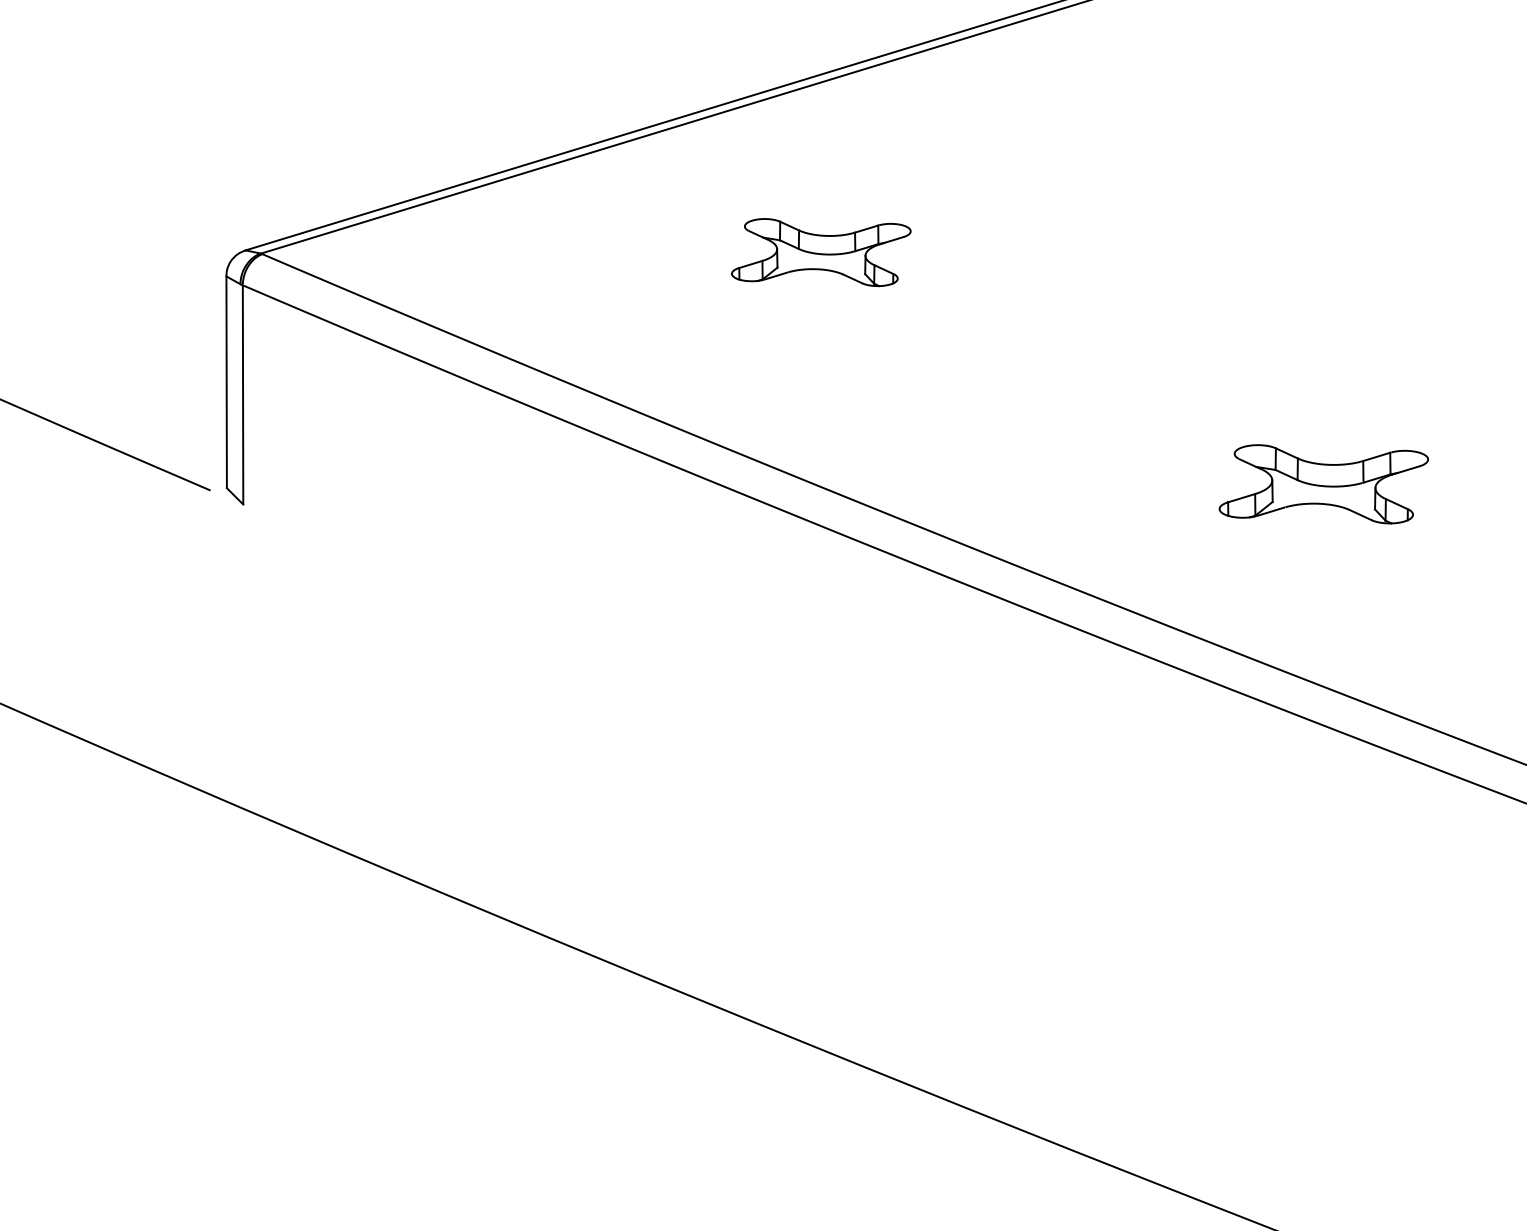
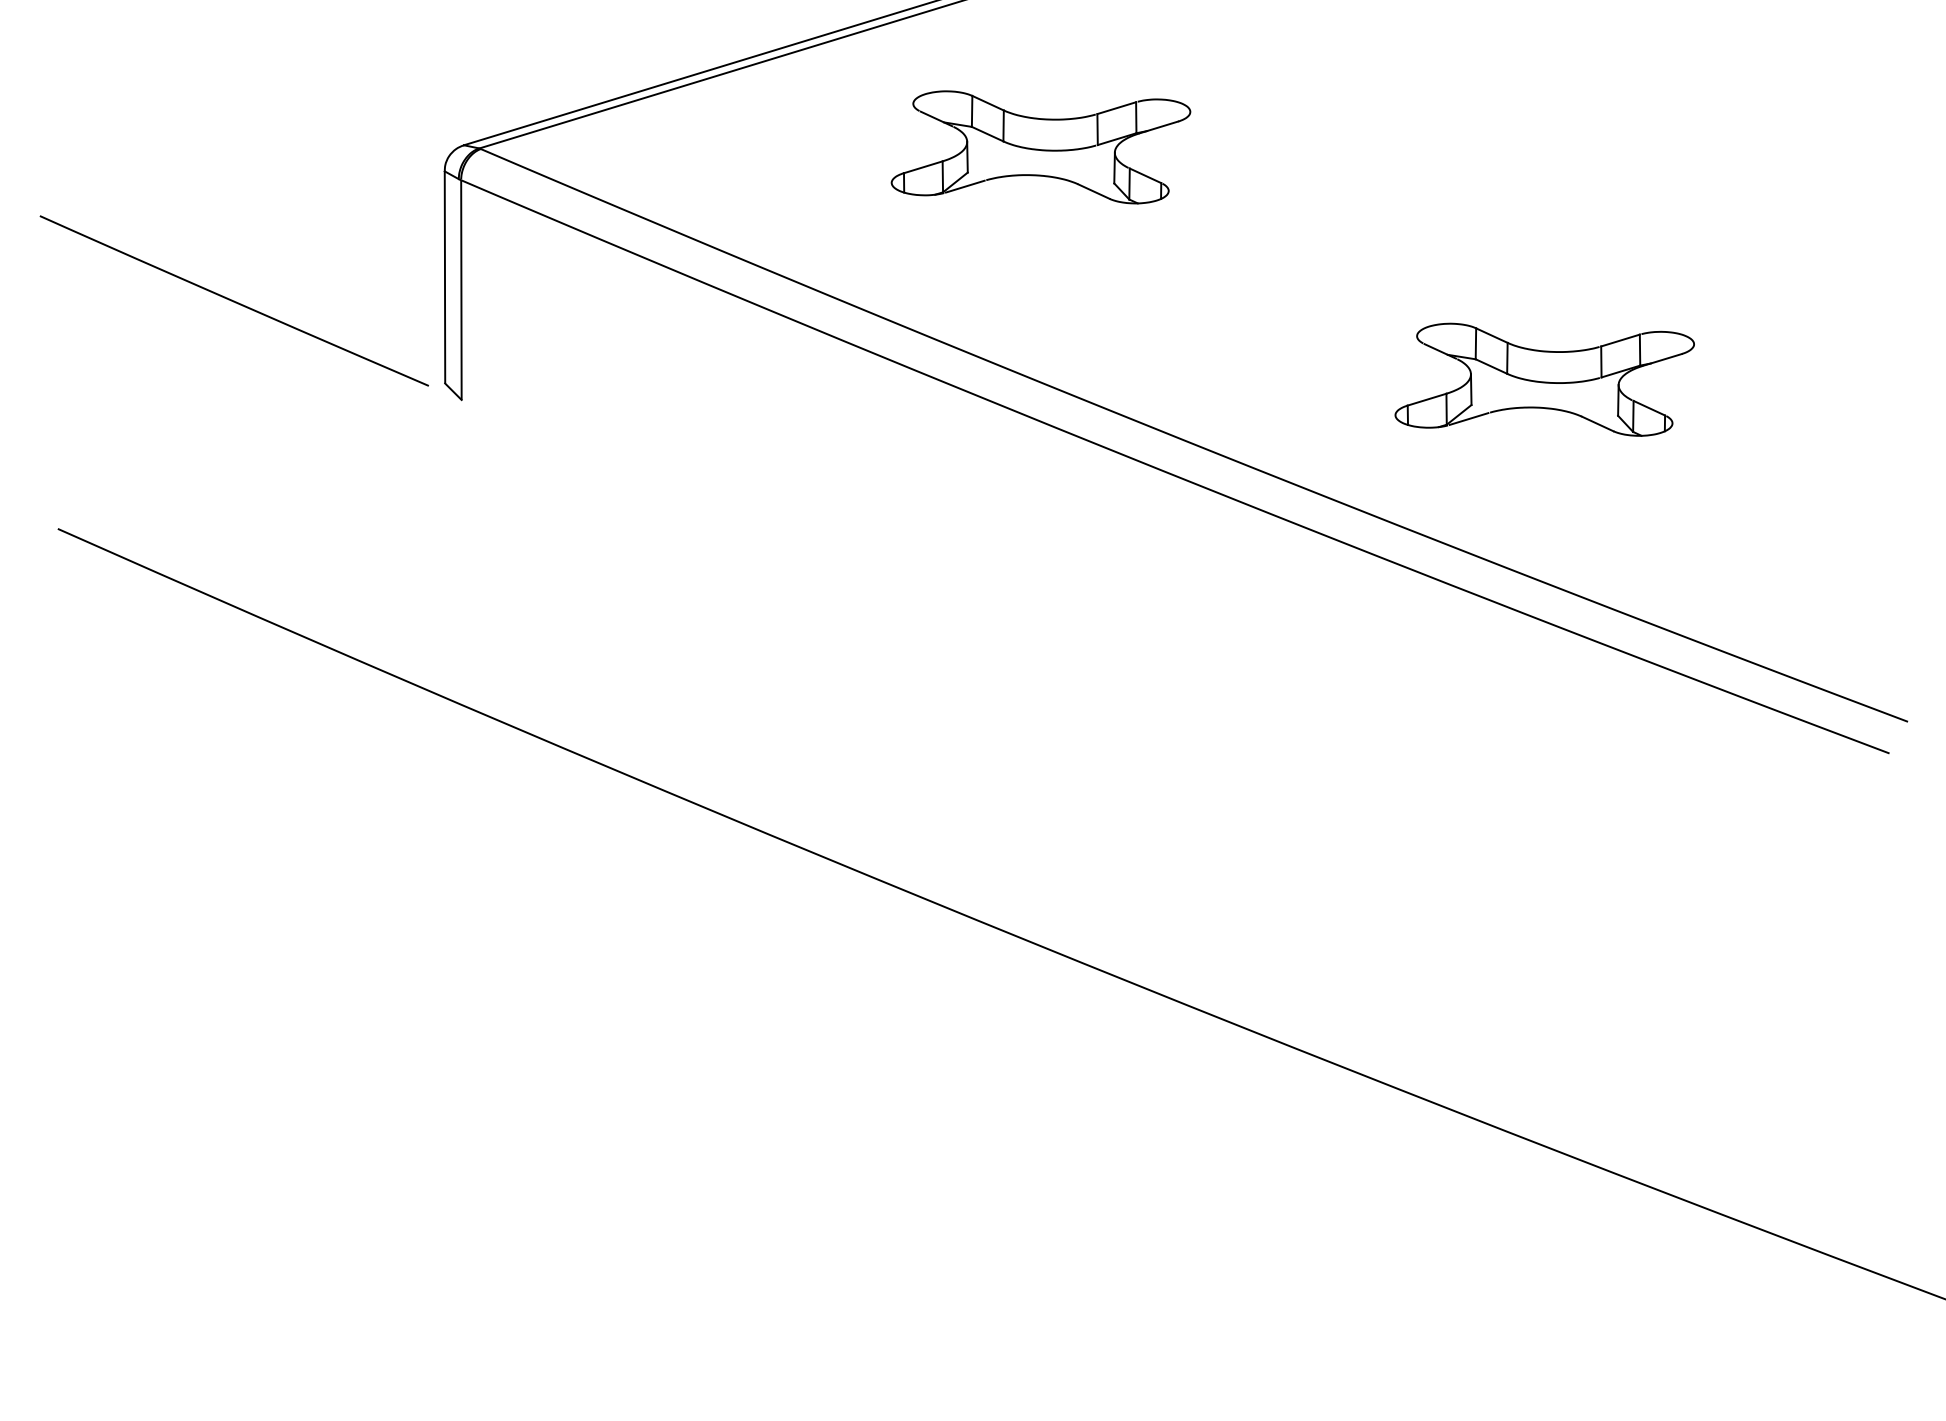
part: (820, 252) -> (1040, 147), size x1.67
part: (1323, 484) -> (1544, 379), size x1.43

